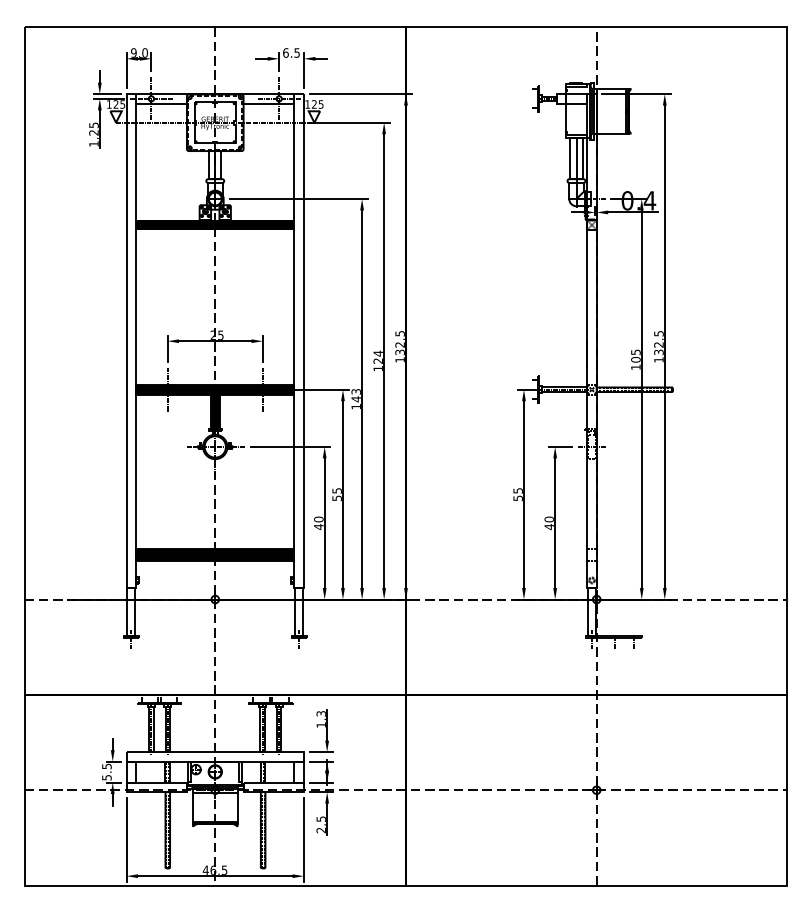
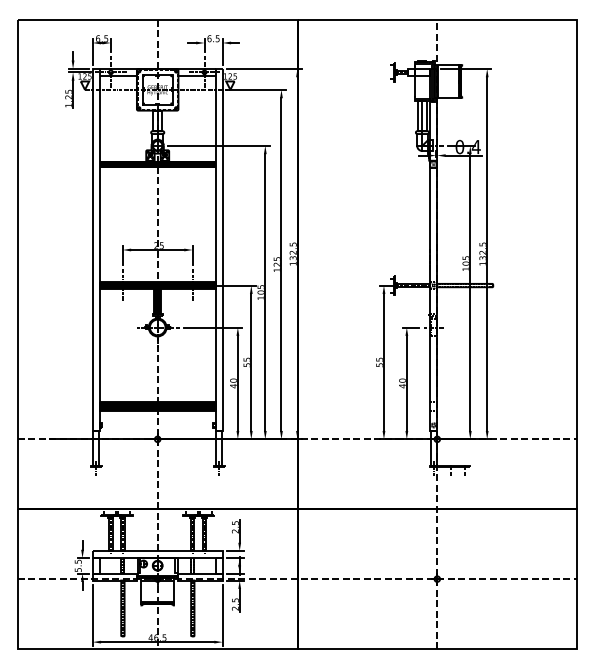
text: (139, 52) -> (102, 38), 9.0 -> 6.5
text: (377, 353) -> (276, 259), 124 -> 125
text: (355, 395) -> (260, 289), 143 -> 105
text: (320, 719) -> (234, 527), 1.3 -> 2.5

